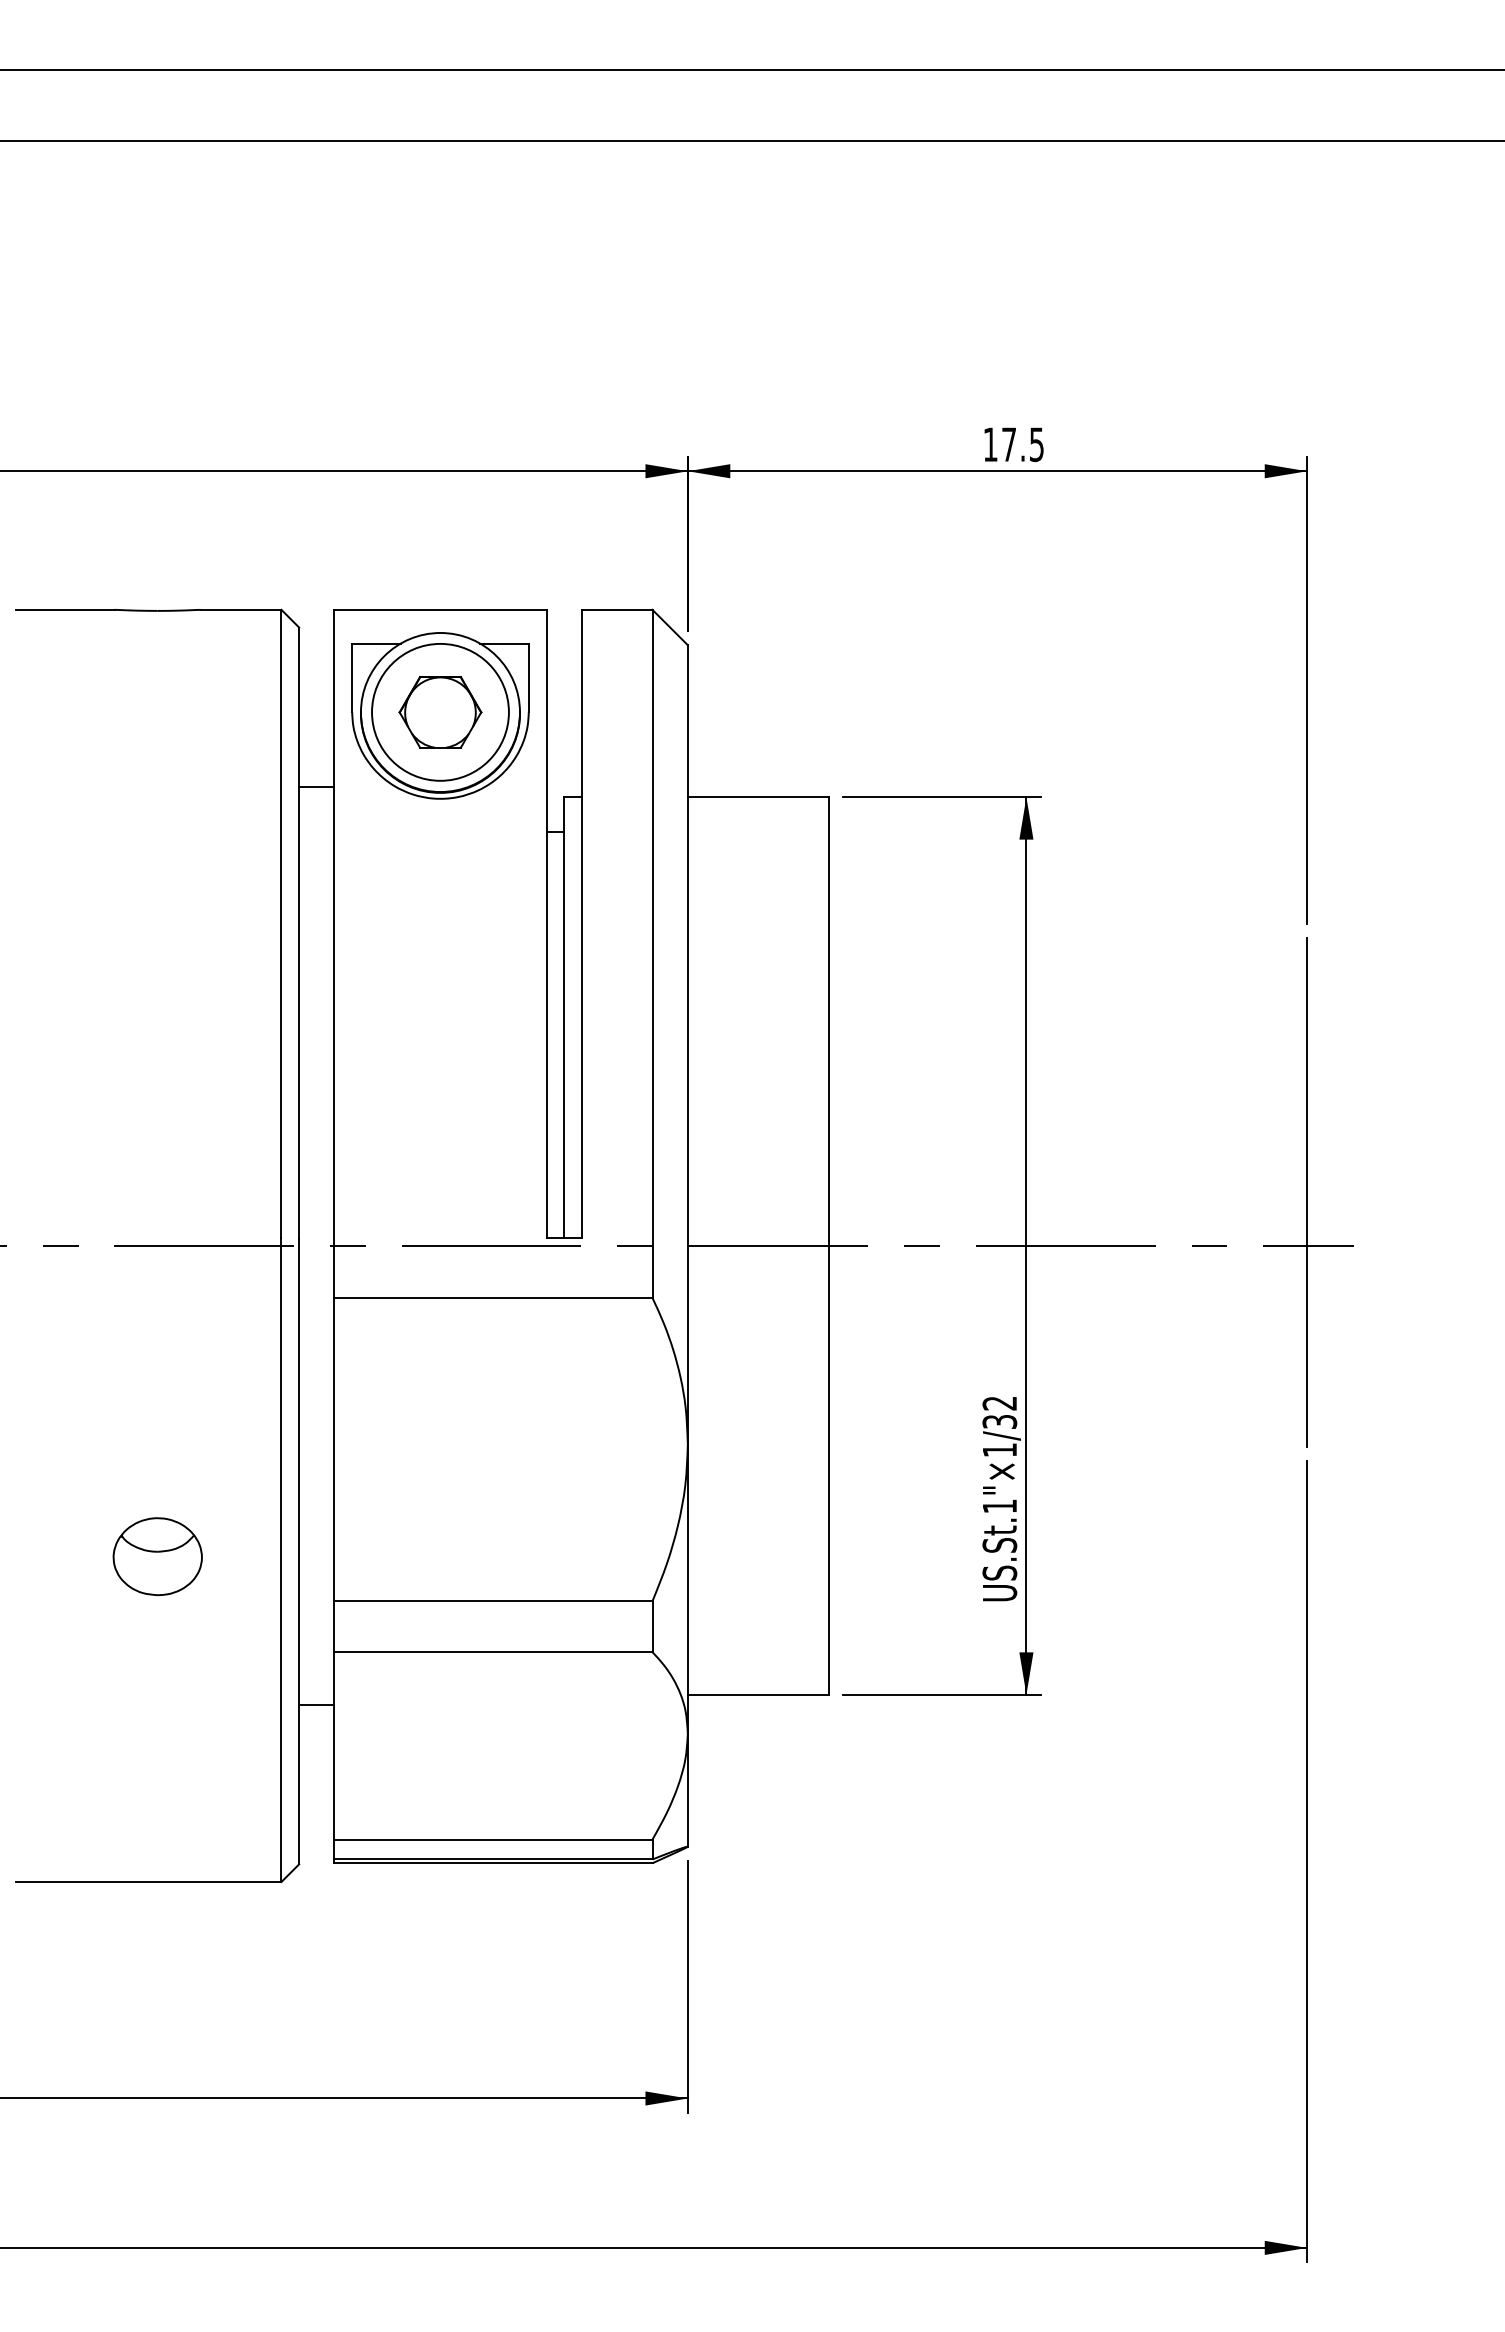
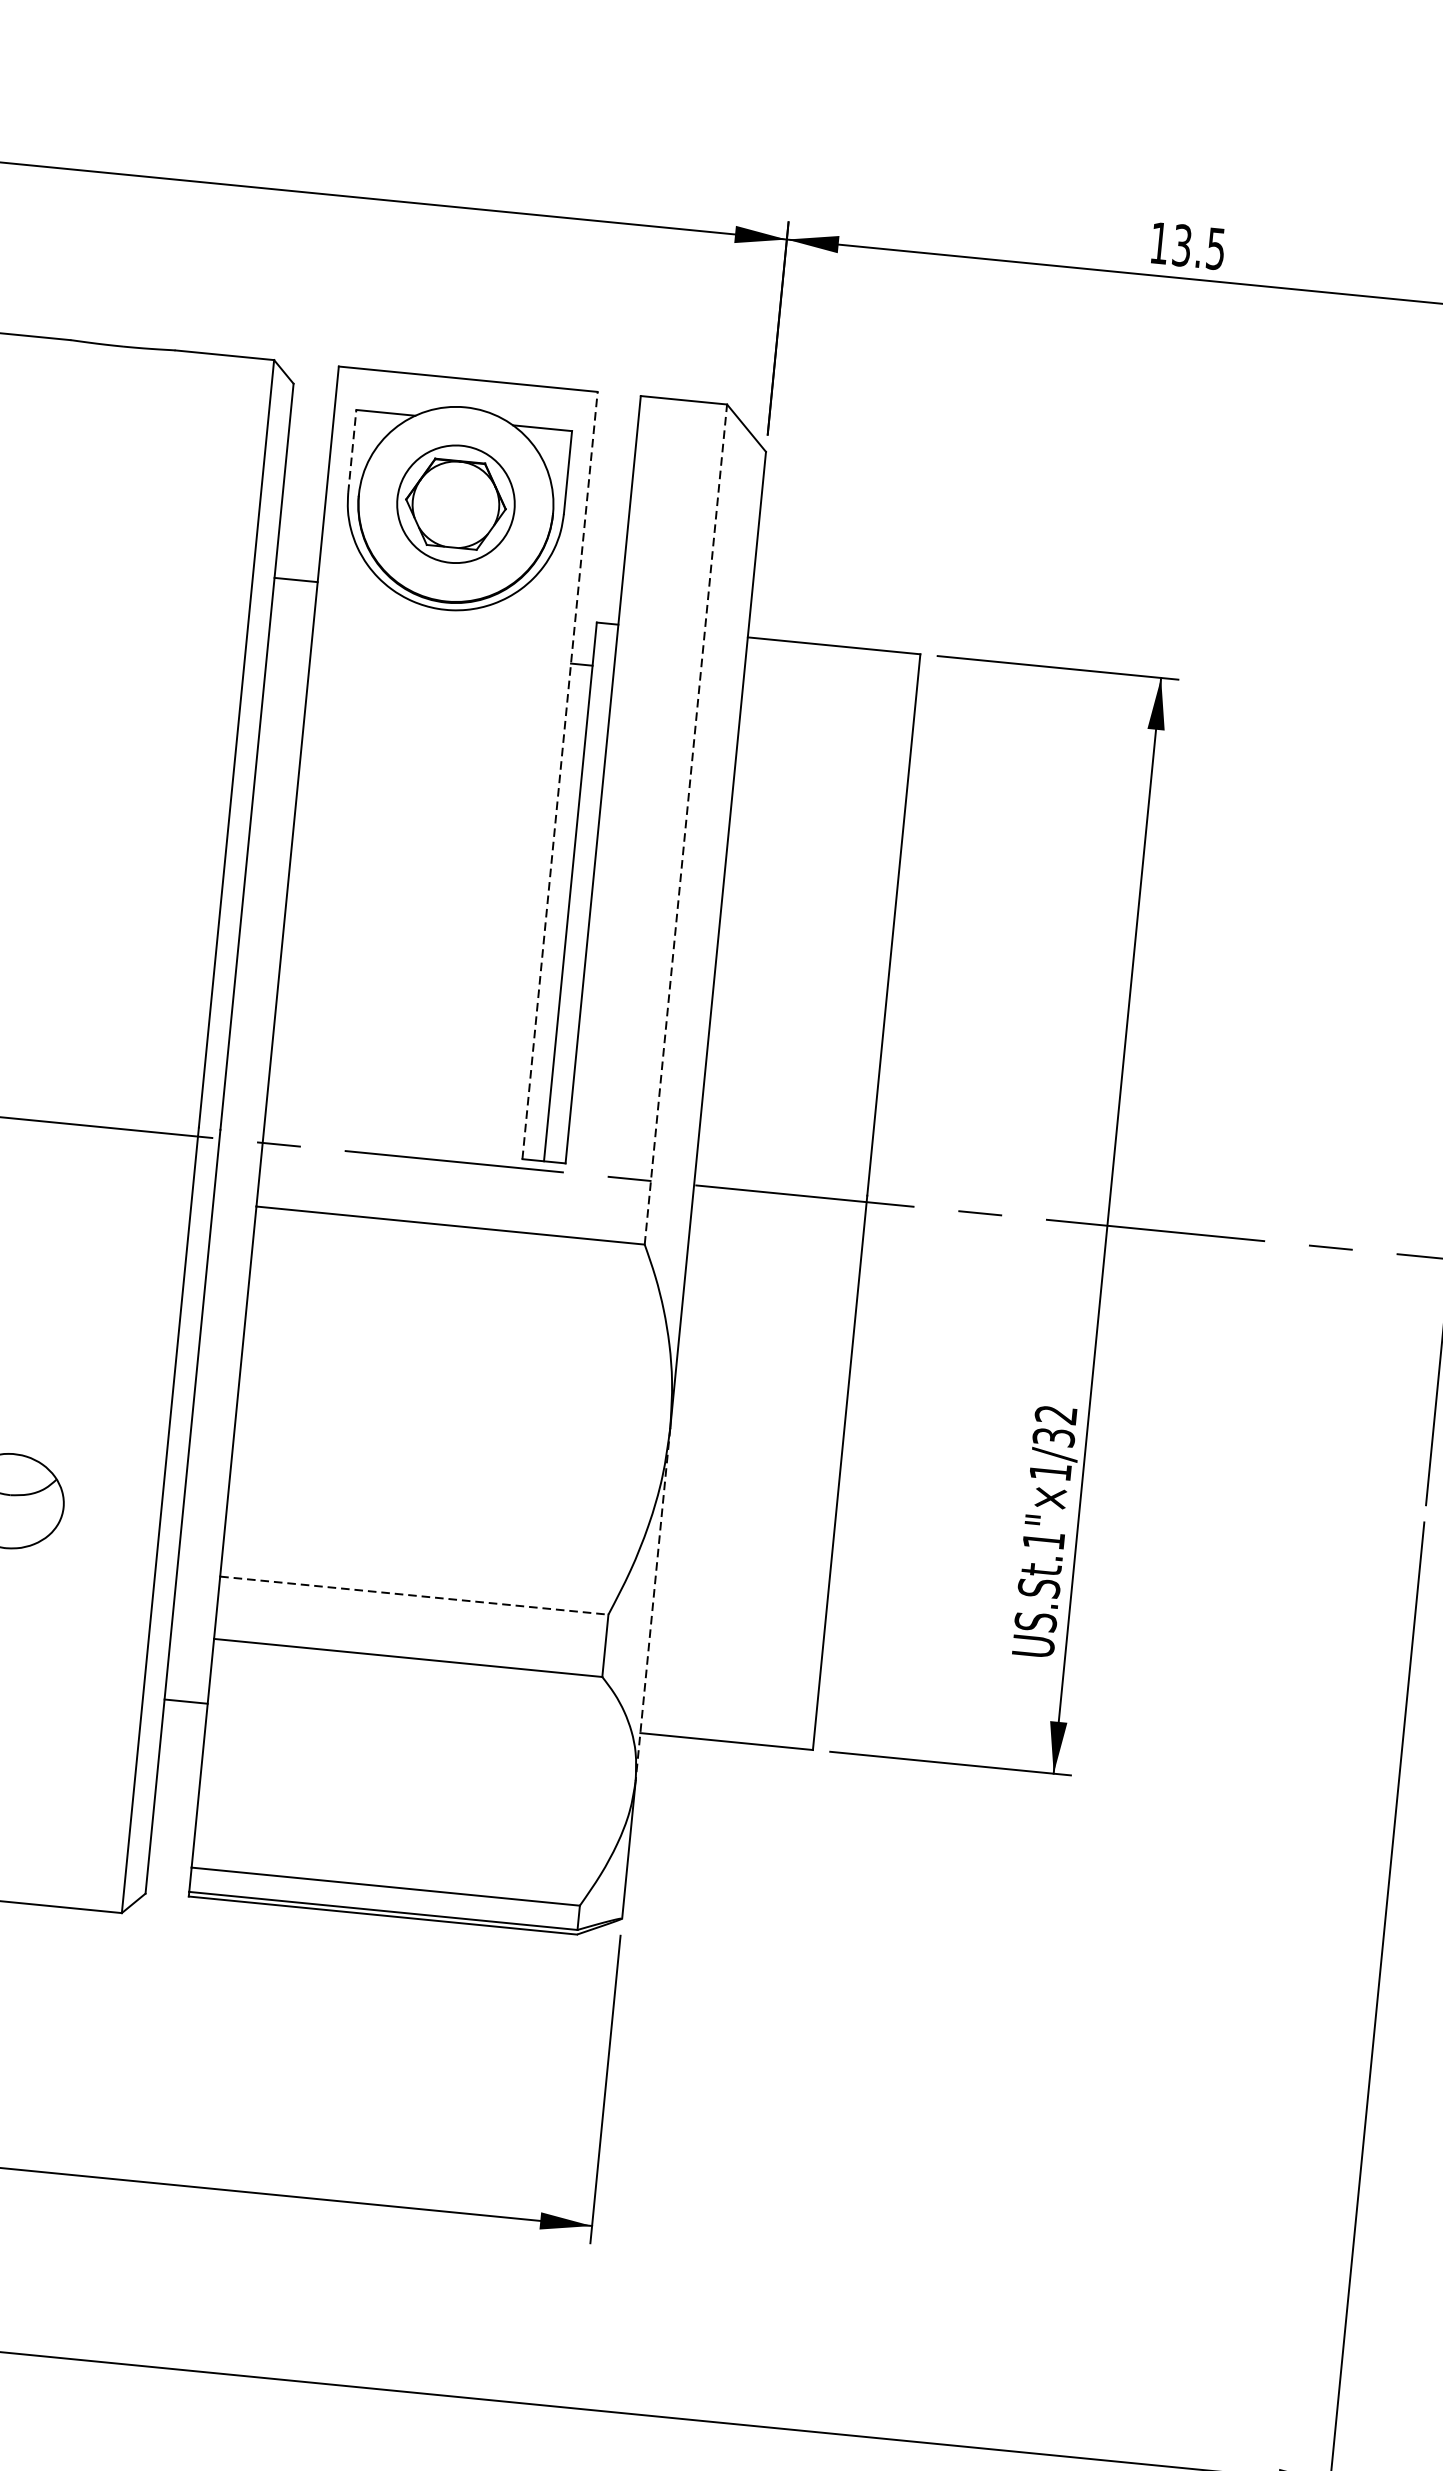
text: (1009, 444) -> (1182, 245), 17.5 -> 13.5
line: (352, 677) -> (352, 451), solid -> dashed
circle: (440, 711) -> (456, 503), size x0.7
line: (546, 923) -> (560, 774), solid -> dashed
line: (652, 953) -> (685, 824), solid -> dashed
line: (687, 1589) -> (652, 1604), solid -> dashed
line: (493, 1601) -> (414, 1596), solid -> dashed

